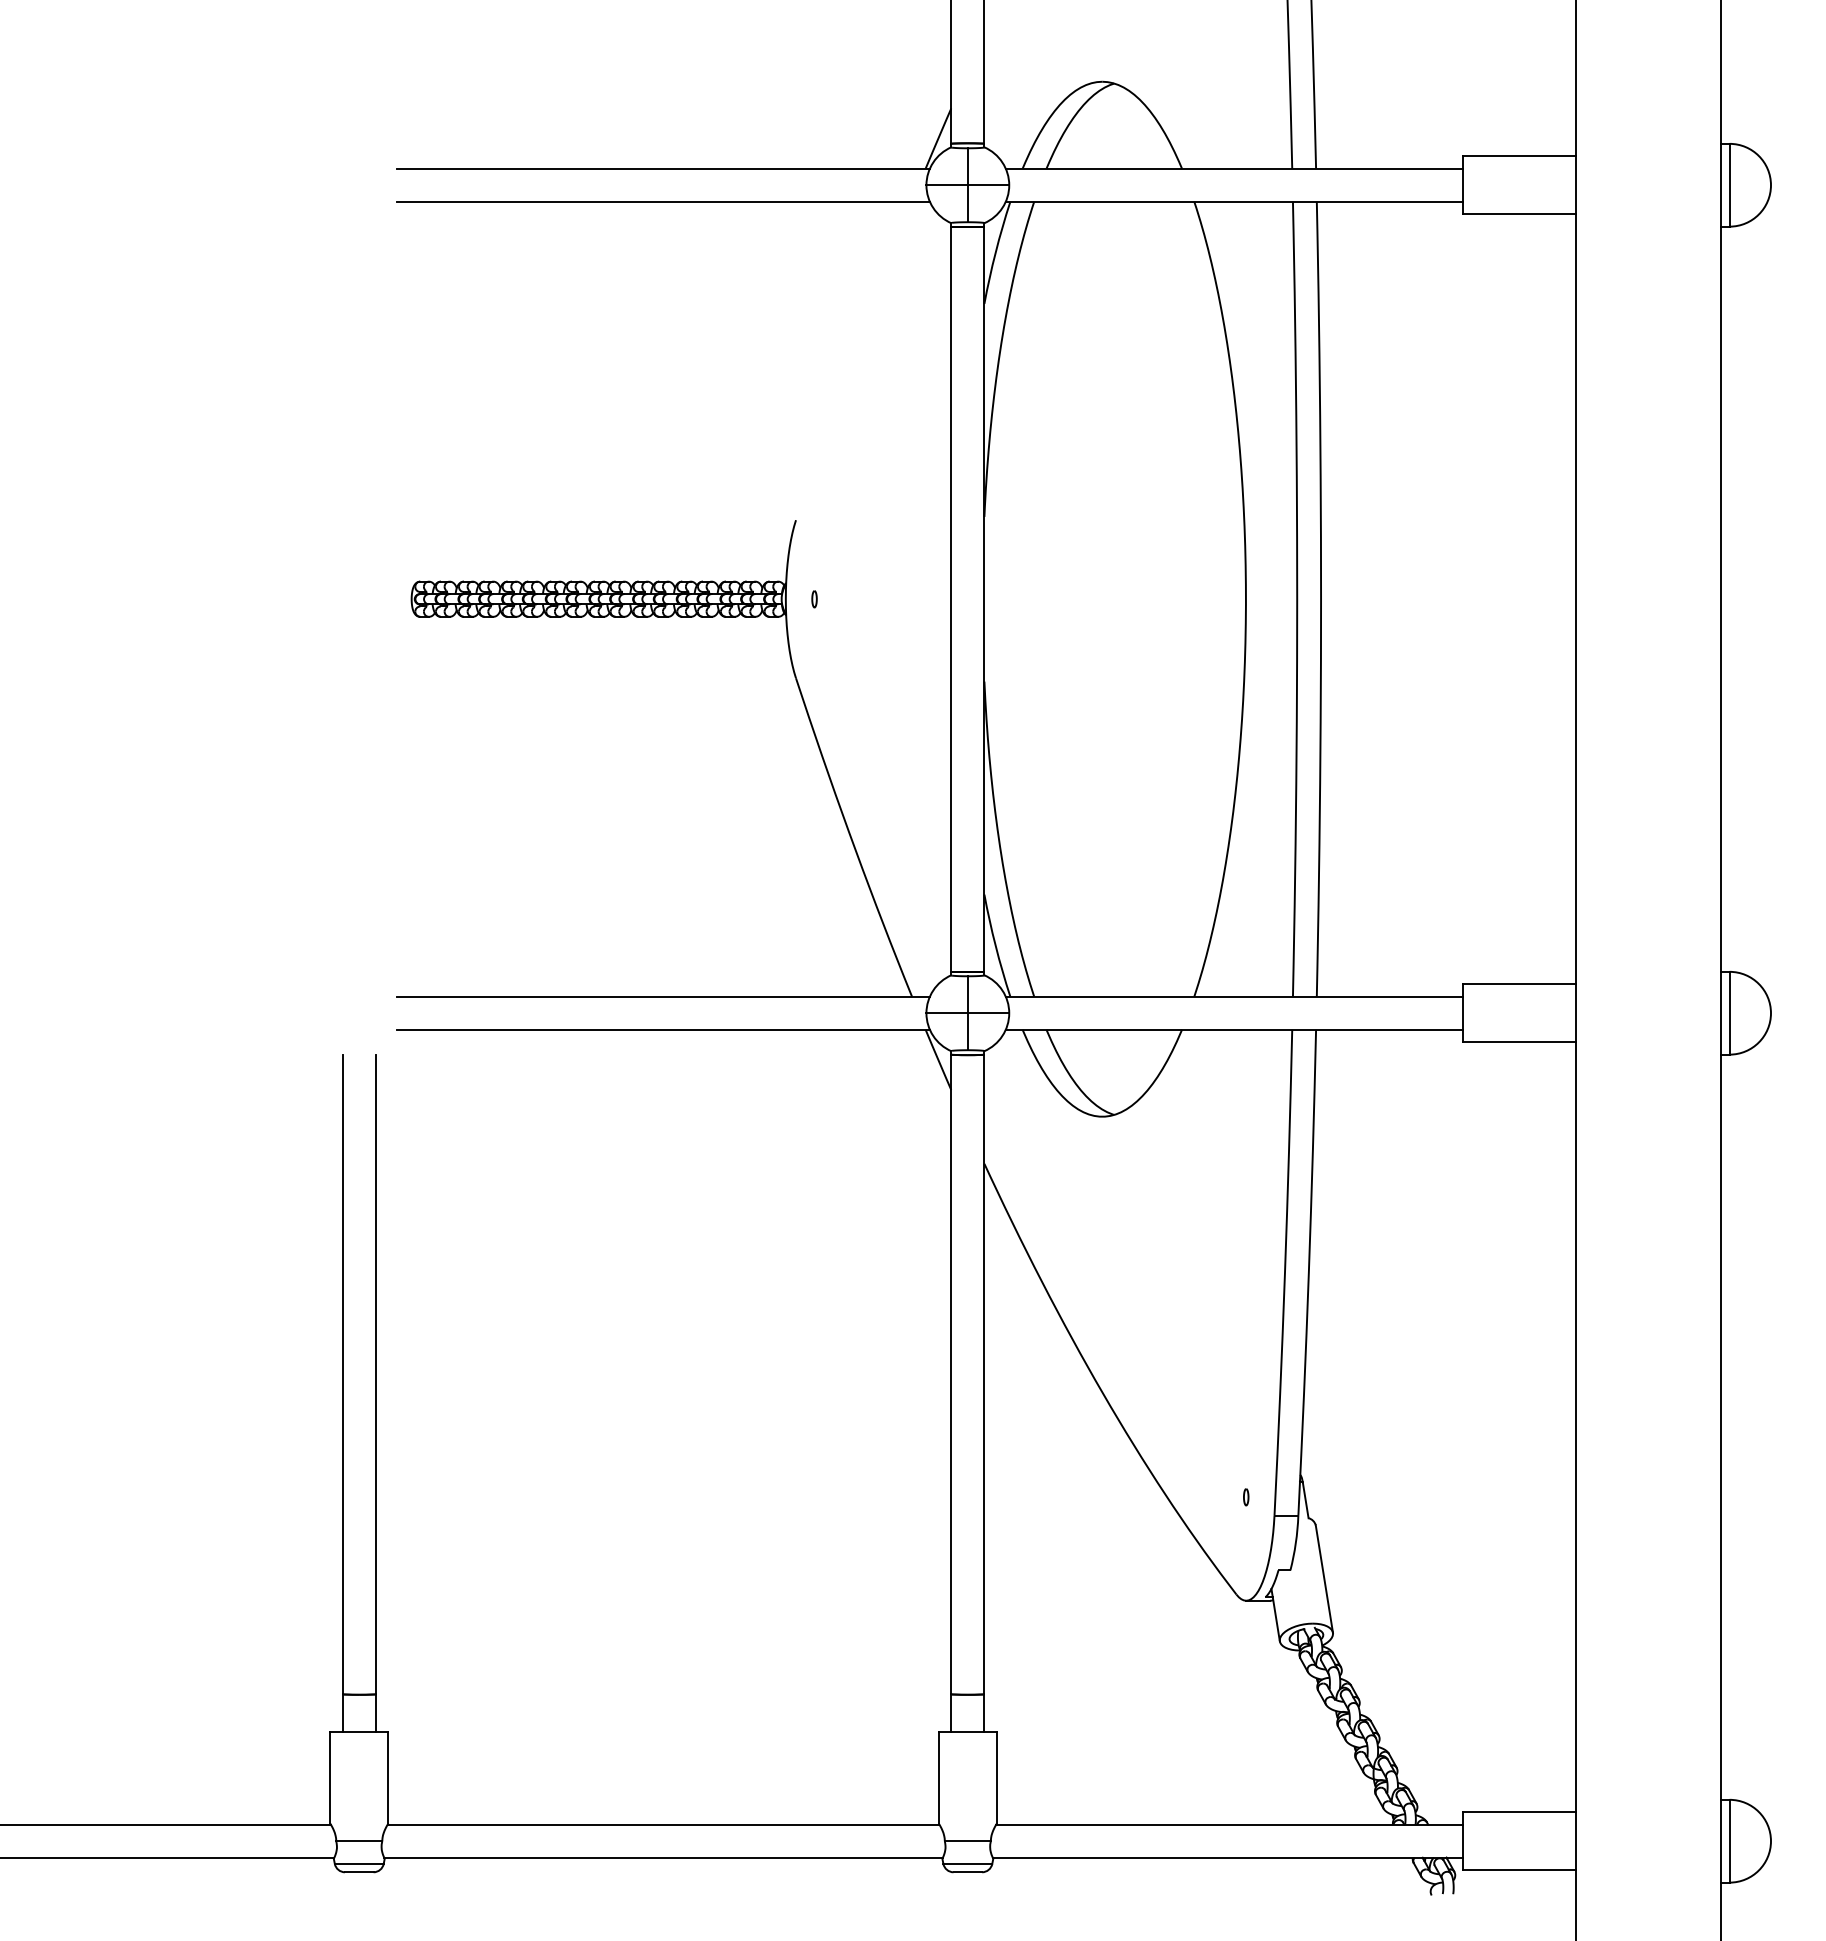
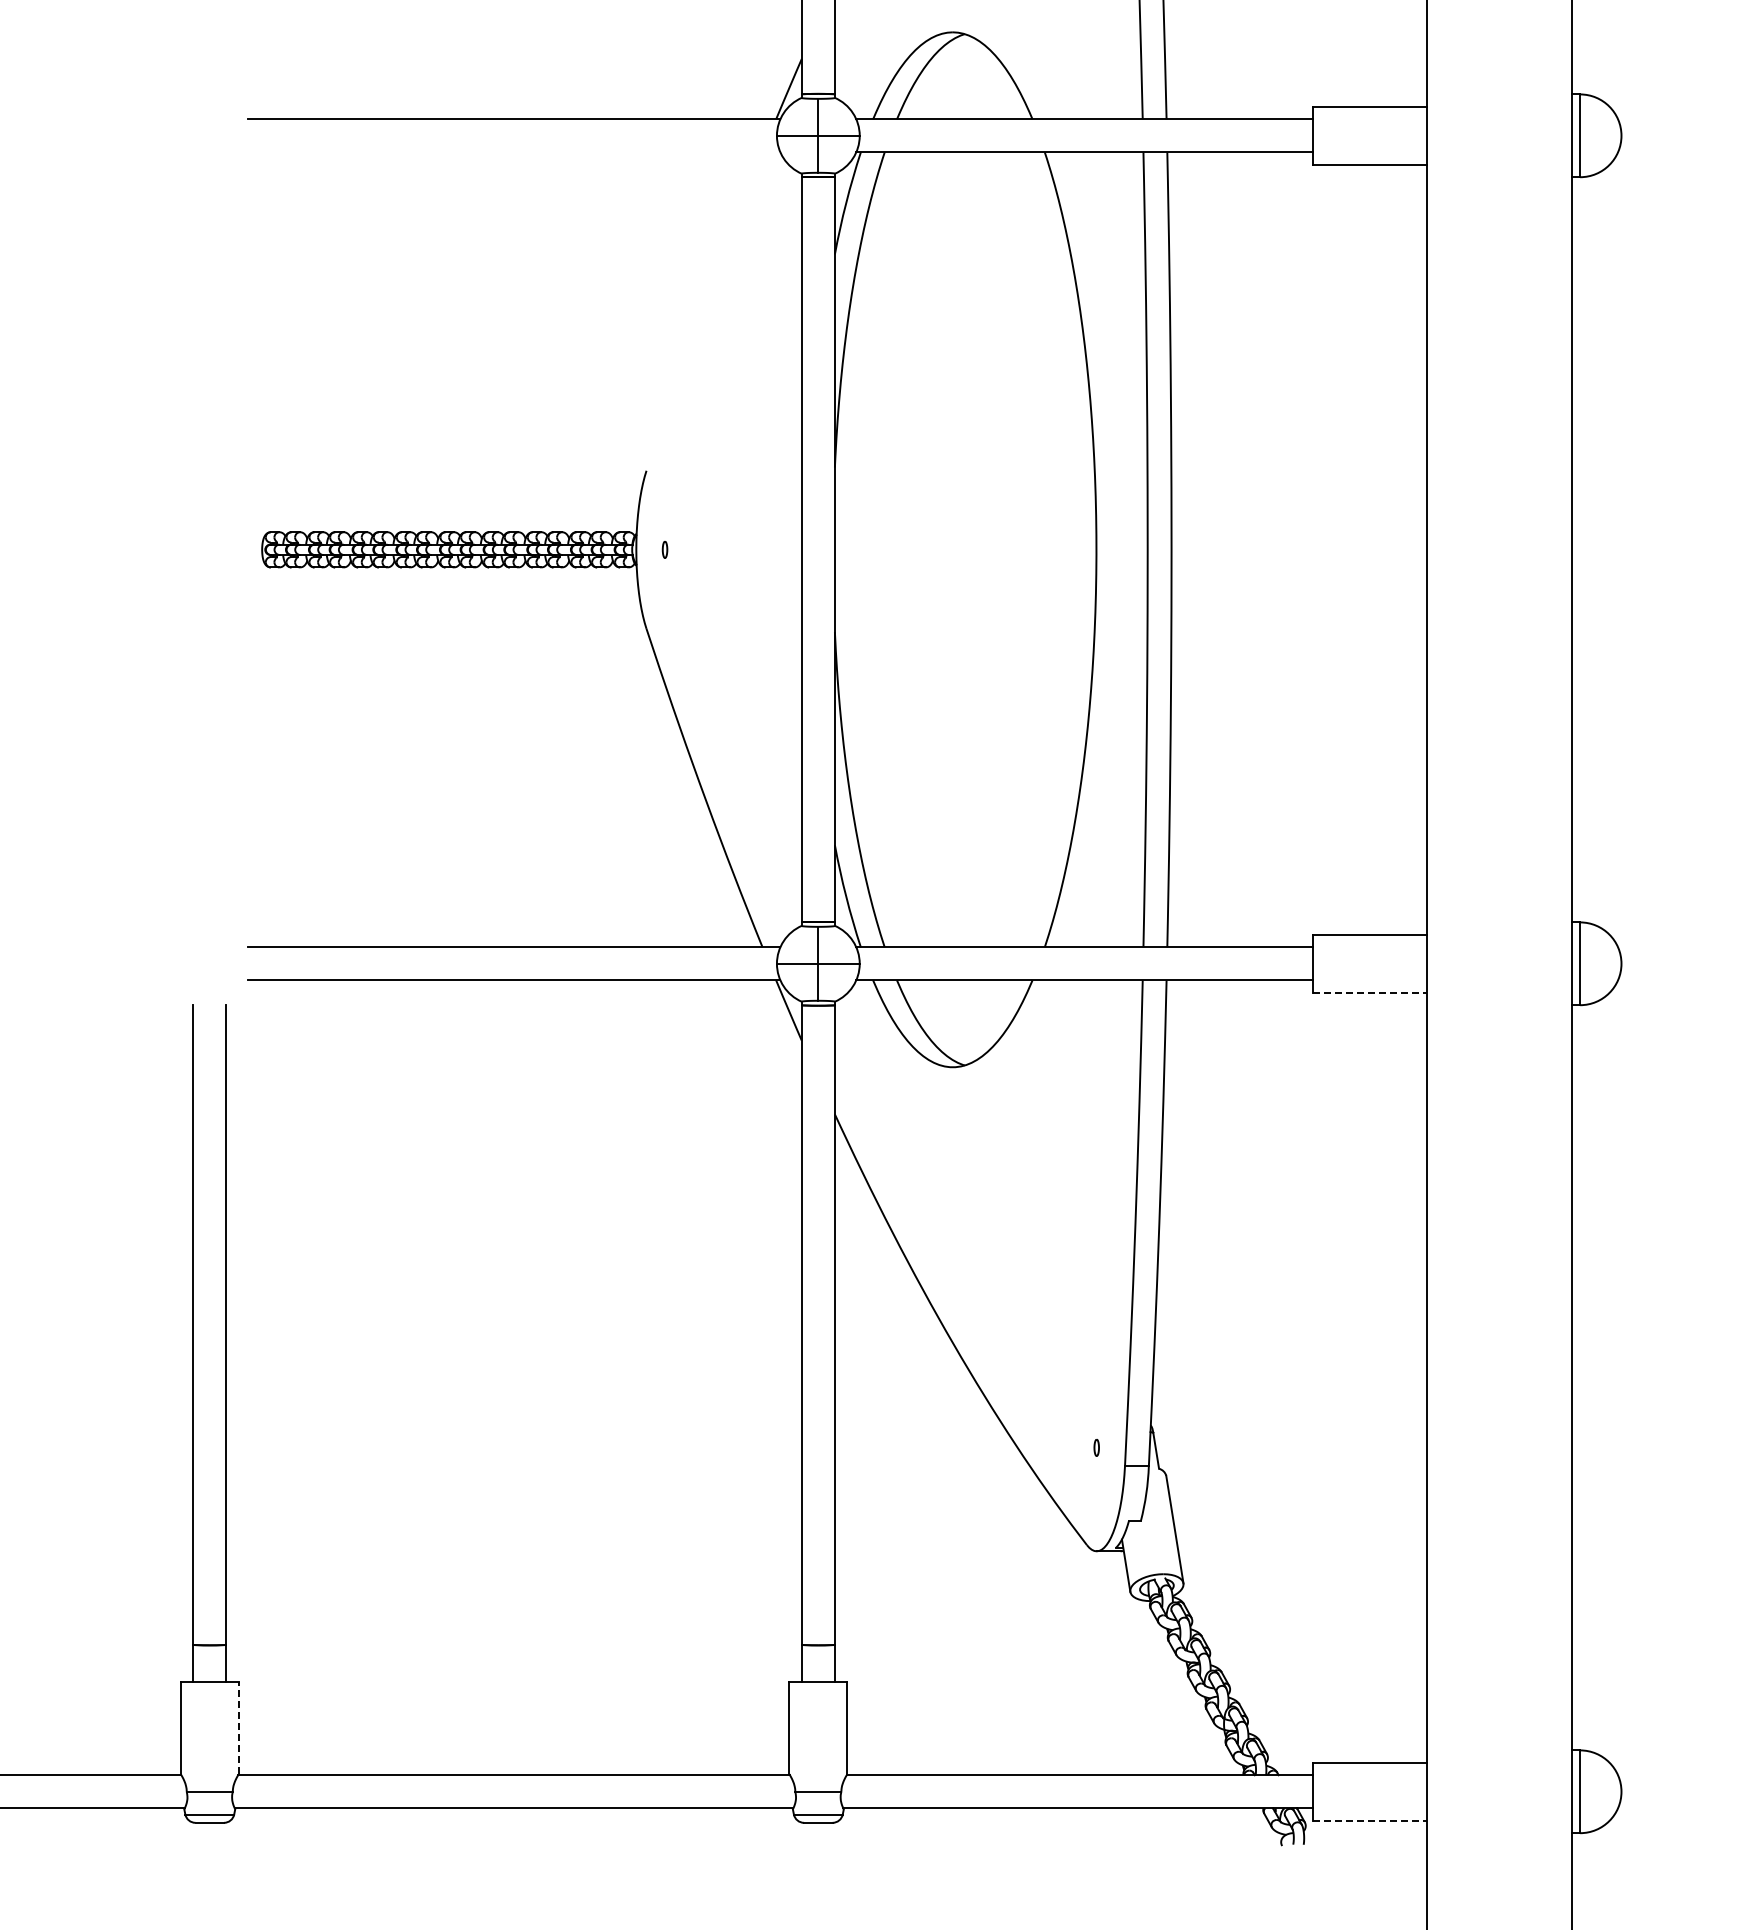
line: (663, 201) -> (514, 152), removed
line: (1519, 1042) -> (1370, 993), solid -> dashed
line: (388, 1777) -> (239, 1728), solid -> dashed
line: (1519, 1870) -> (1370, 1821), solid -> dashed

